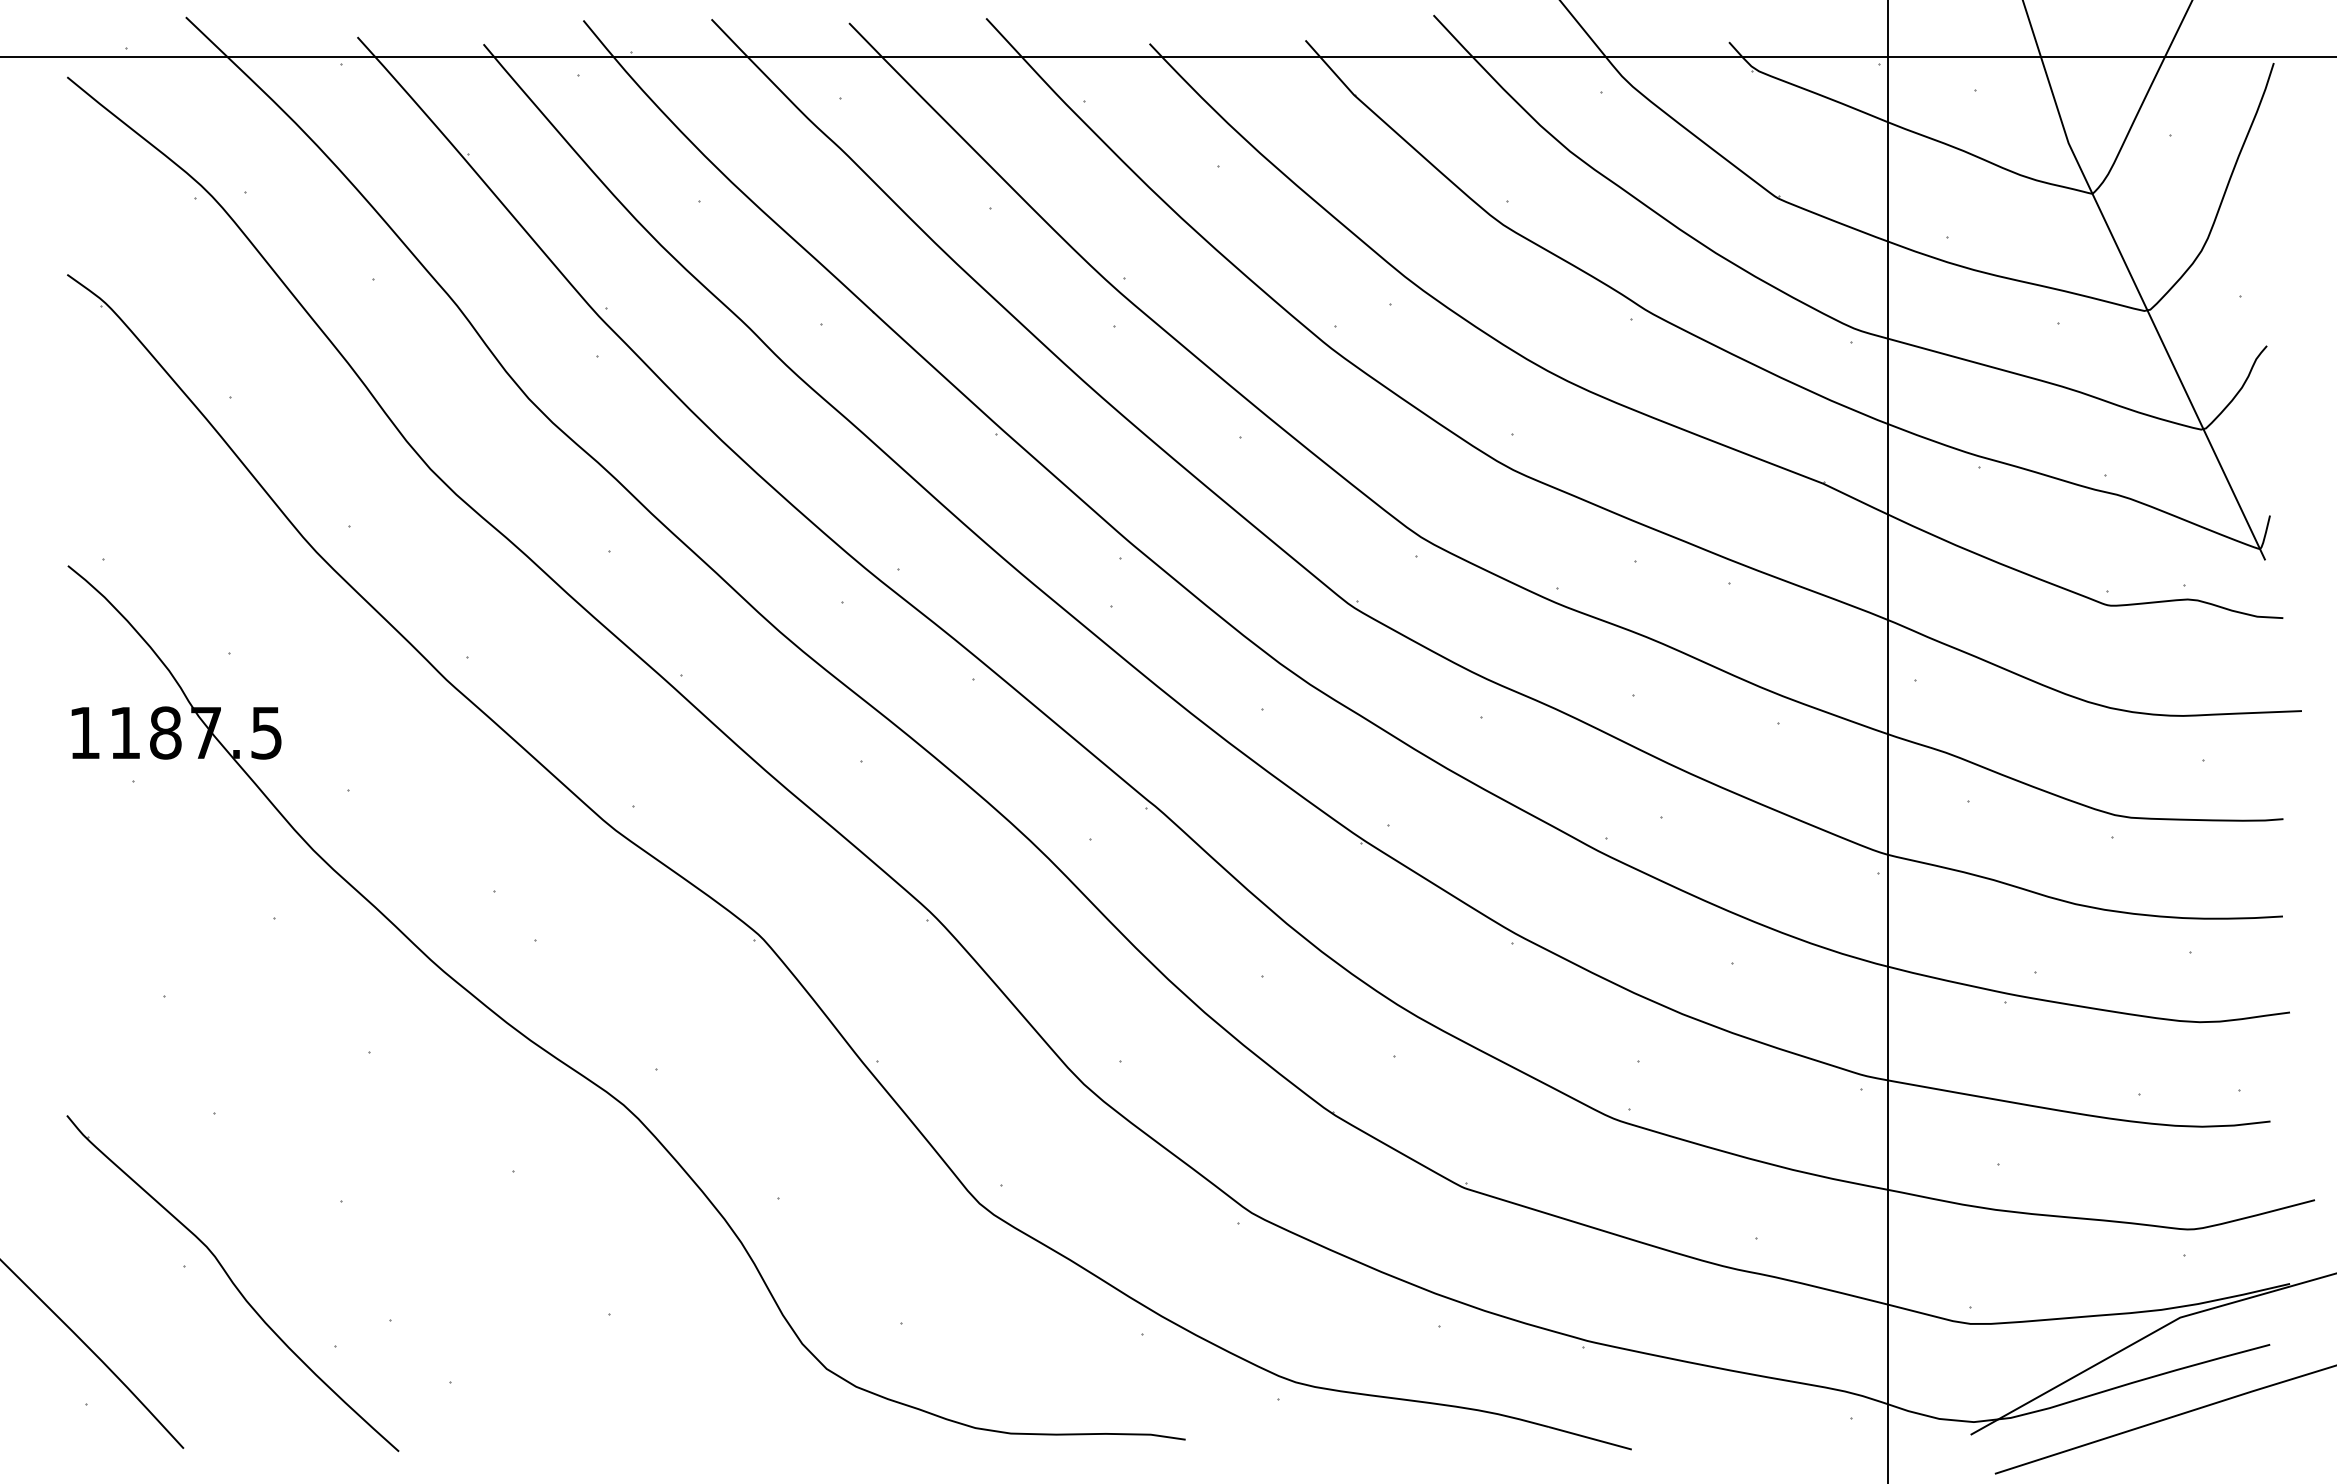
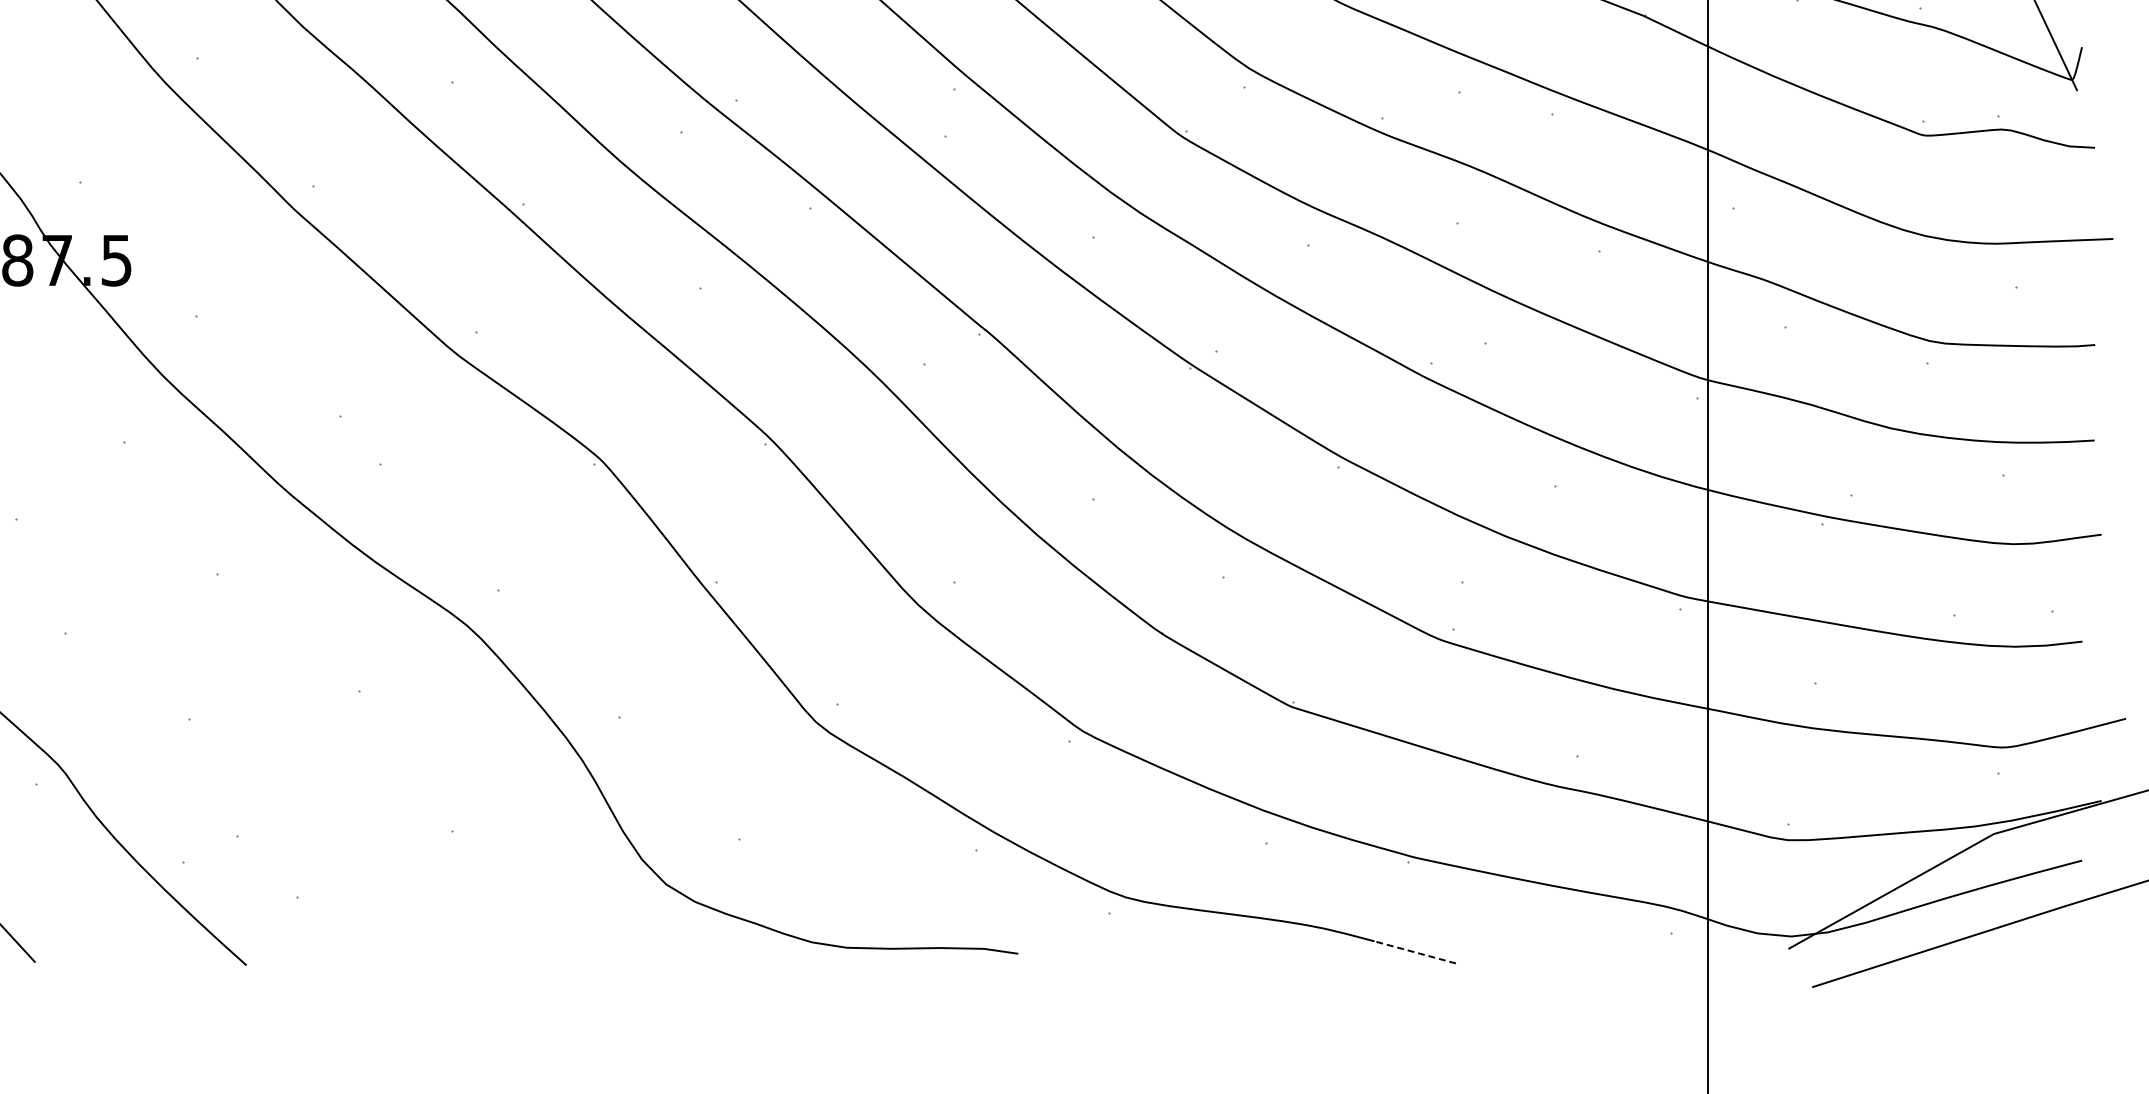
line: (1590, 1438) -> (1415, 952), solid -> dashed

